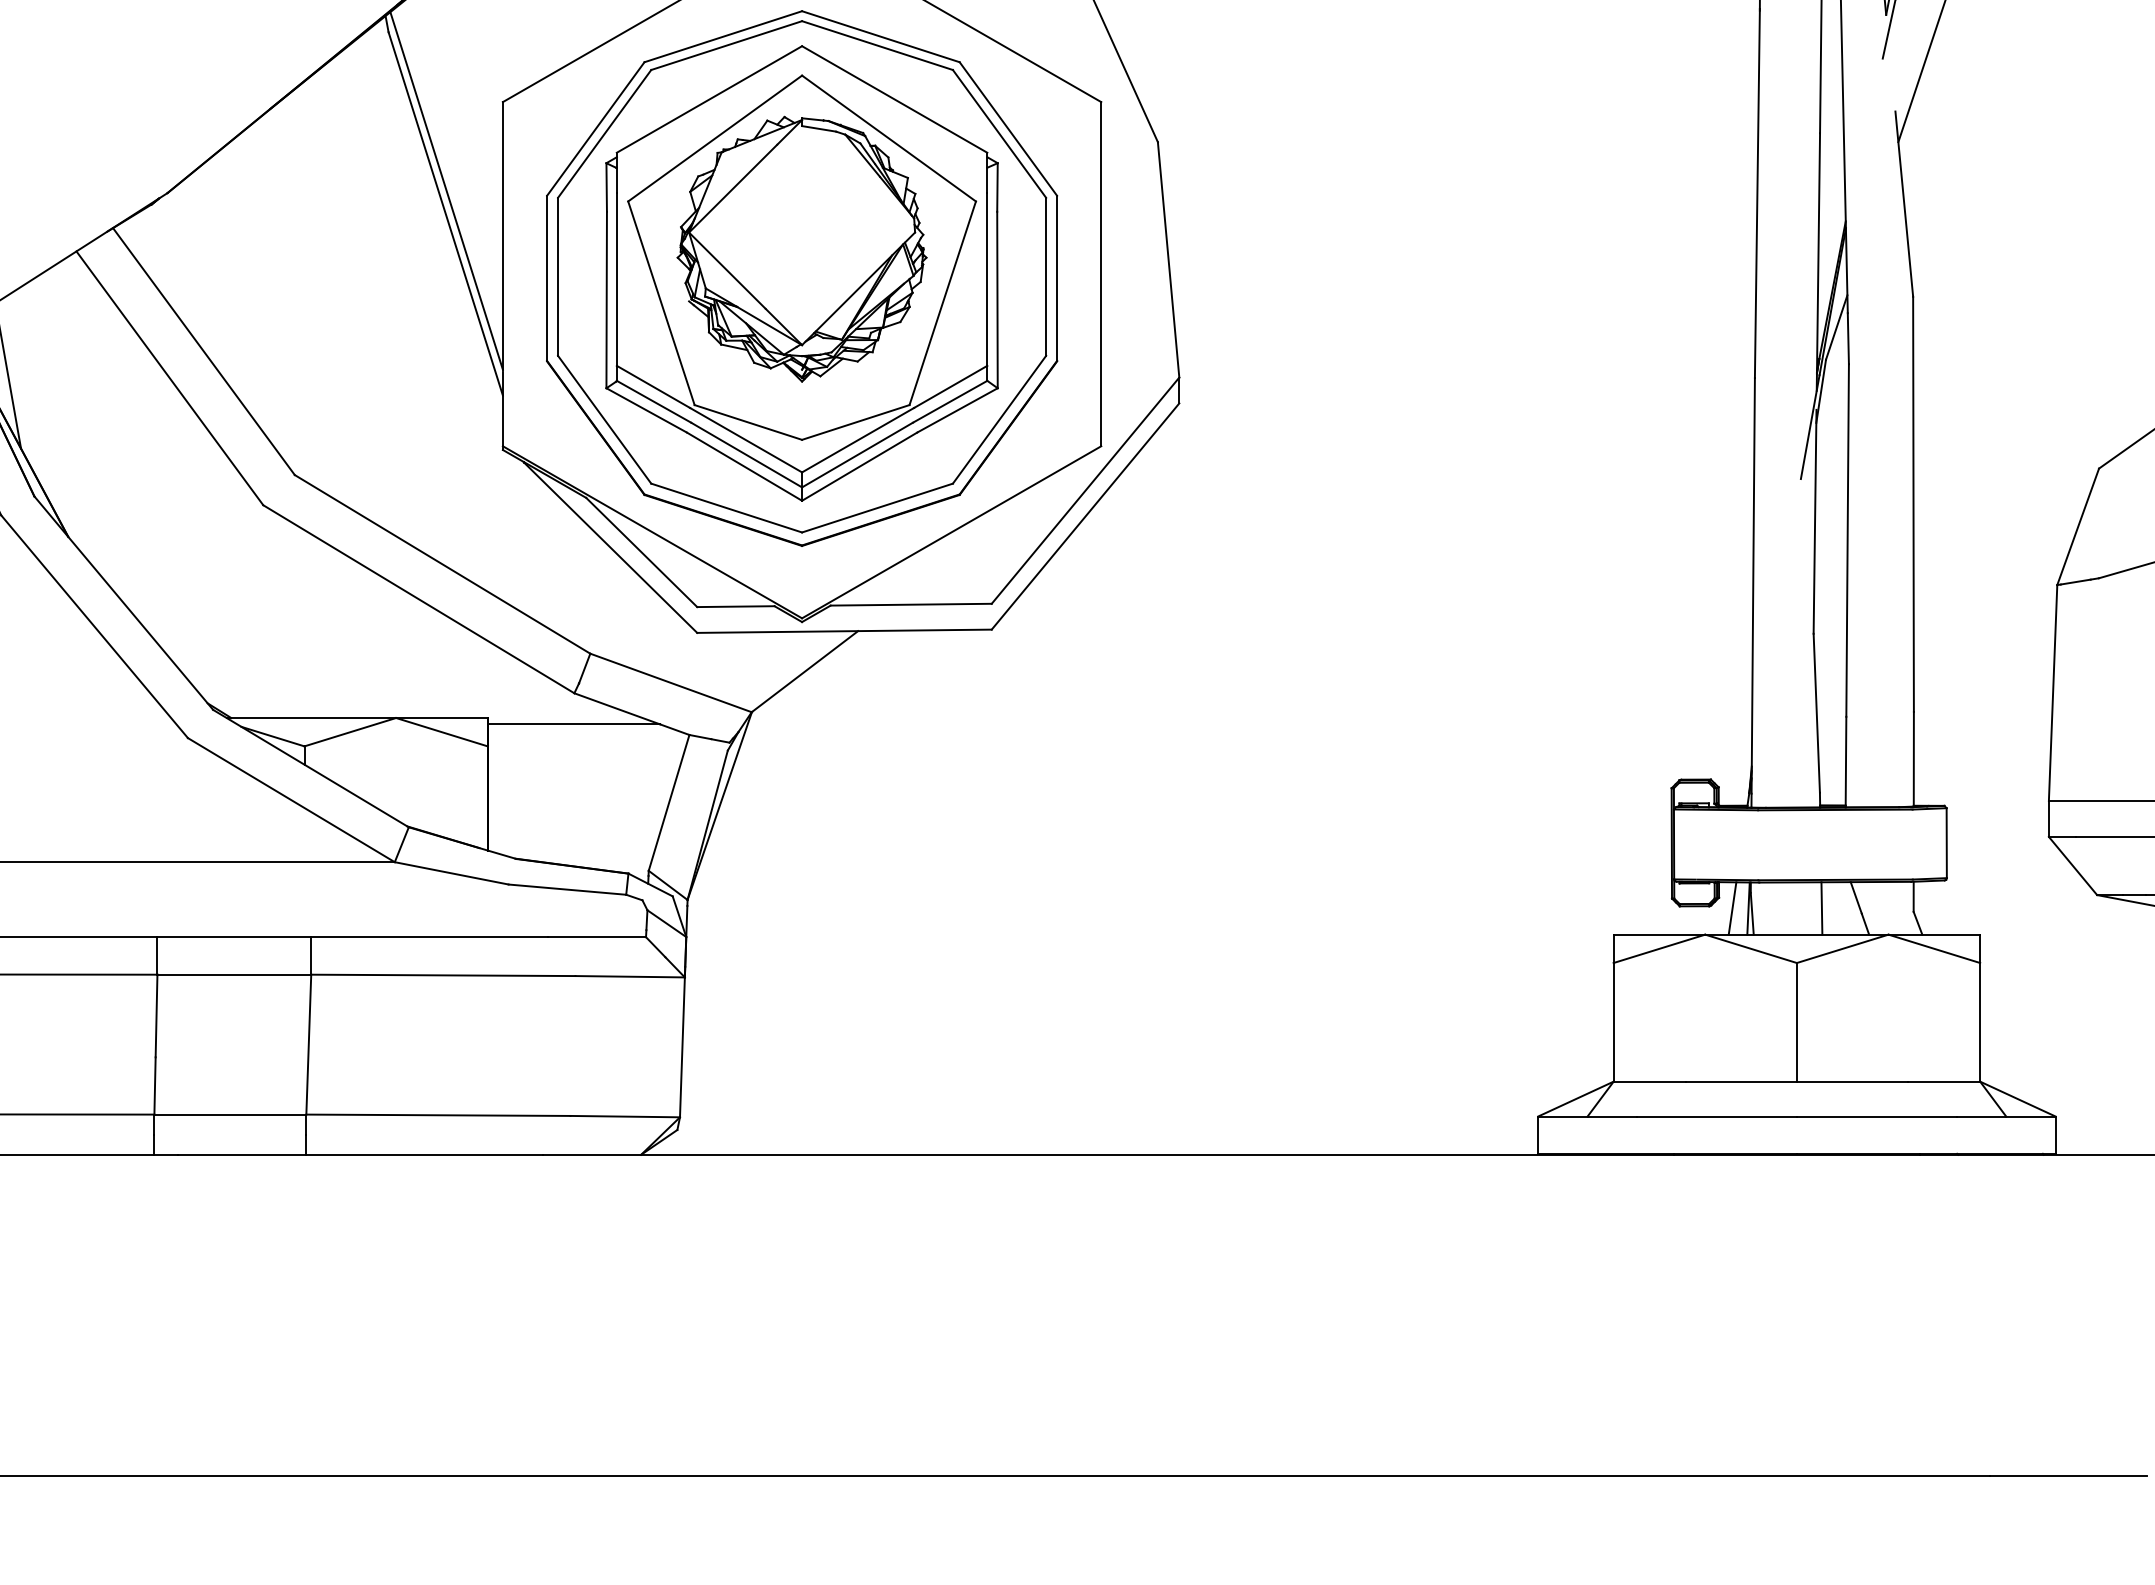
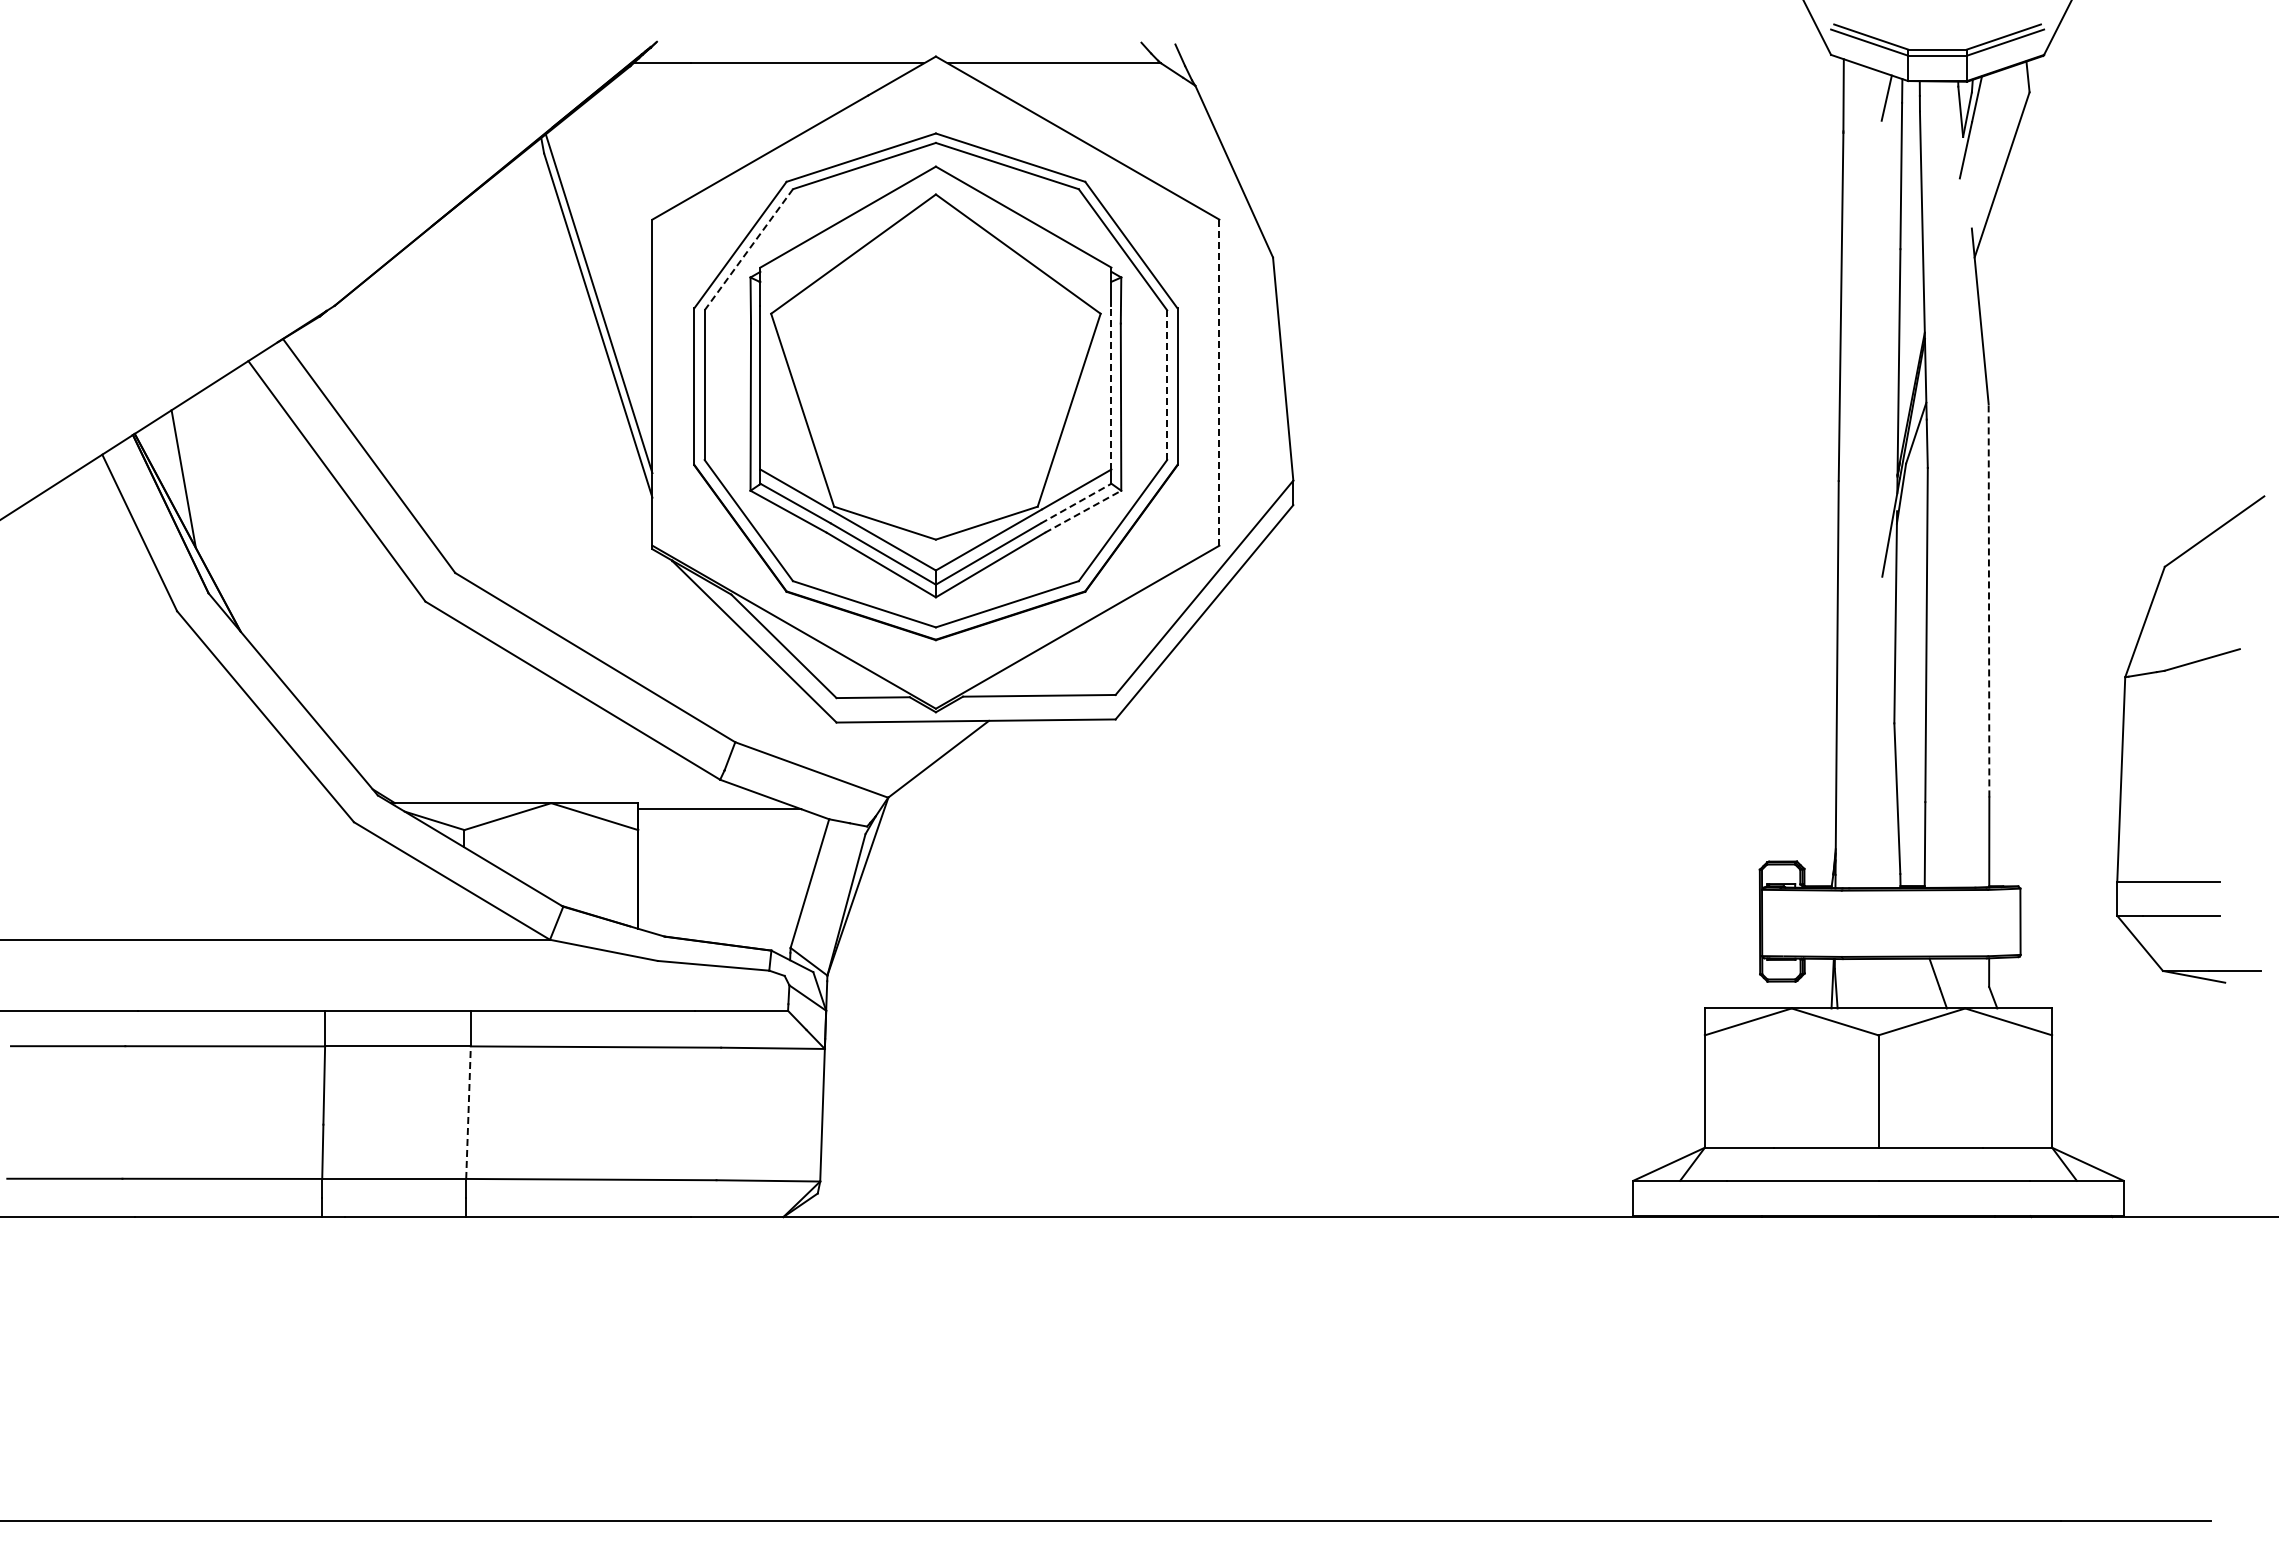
line: (604, 133) -> (748, 249), solid -> dashed
part: (801, 248) -> (935, 358), removed
line: (1101, 275) -> (1219, 383), solid -> dashed
line: (1046, 277) -> (1167, 385), solid -> dashed
line: (987, 279) -> (1111, 387), solid -> dashed
line: (950, 401) -> (1076, 503), solid -> dashed
line: (957, 410) -> (1083, 511), solid -> dashed
line: (1914, 504) -> (1989, 600), solid -> dashed
line: (1732, 908) -> (1817, 983), removed
line: (1821, 908) -> (1901, 983), removed
line: (308, 1044) -> (468, 1112), solid -> dashed

